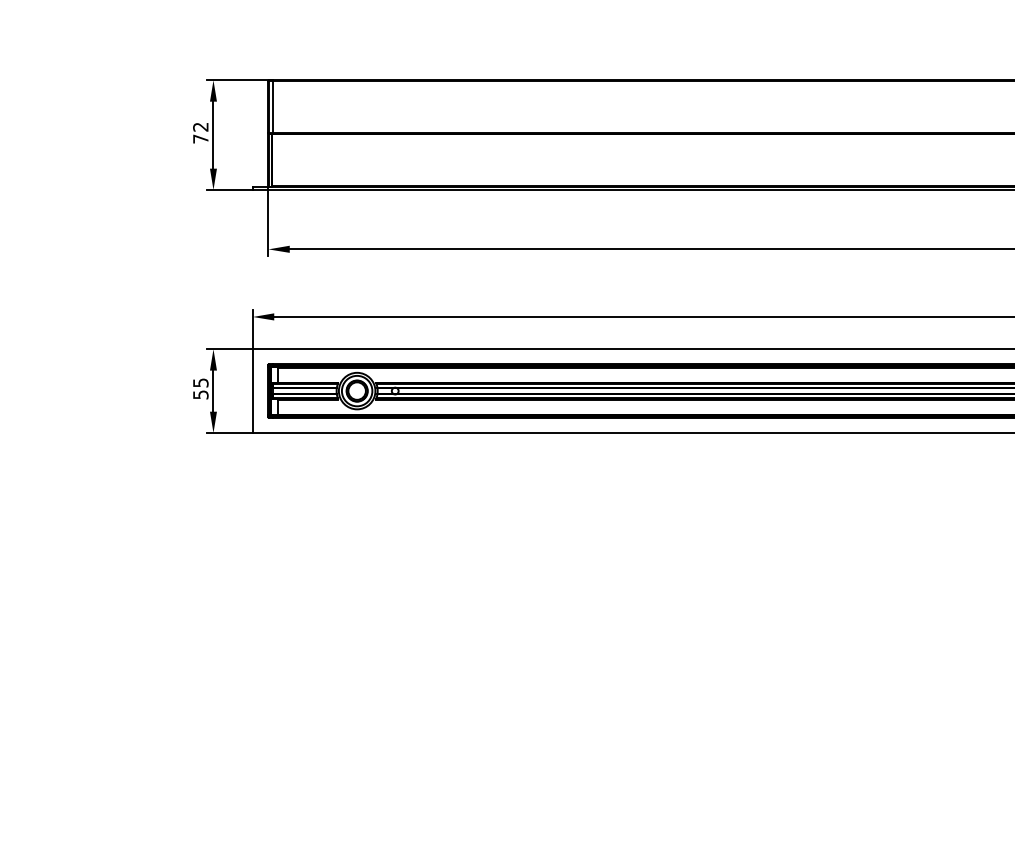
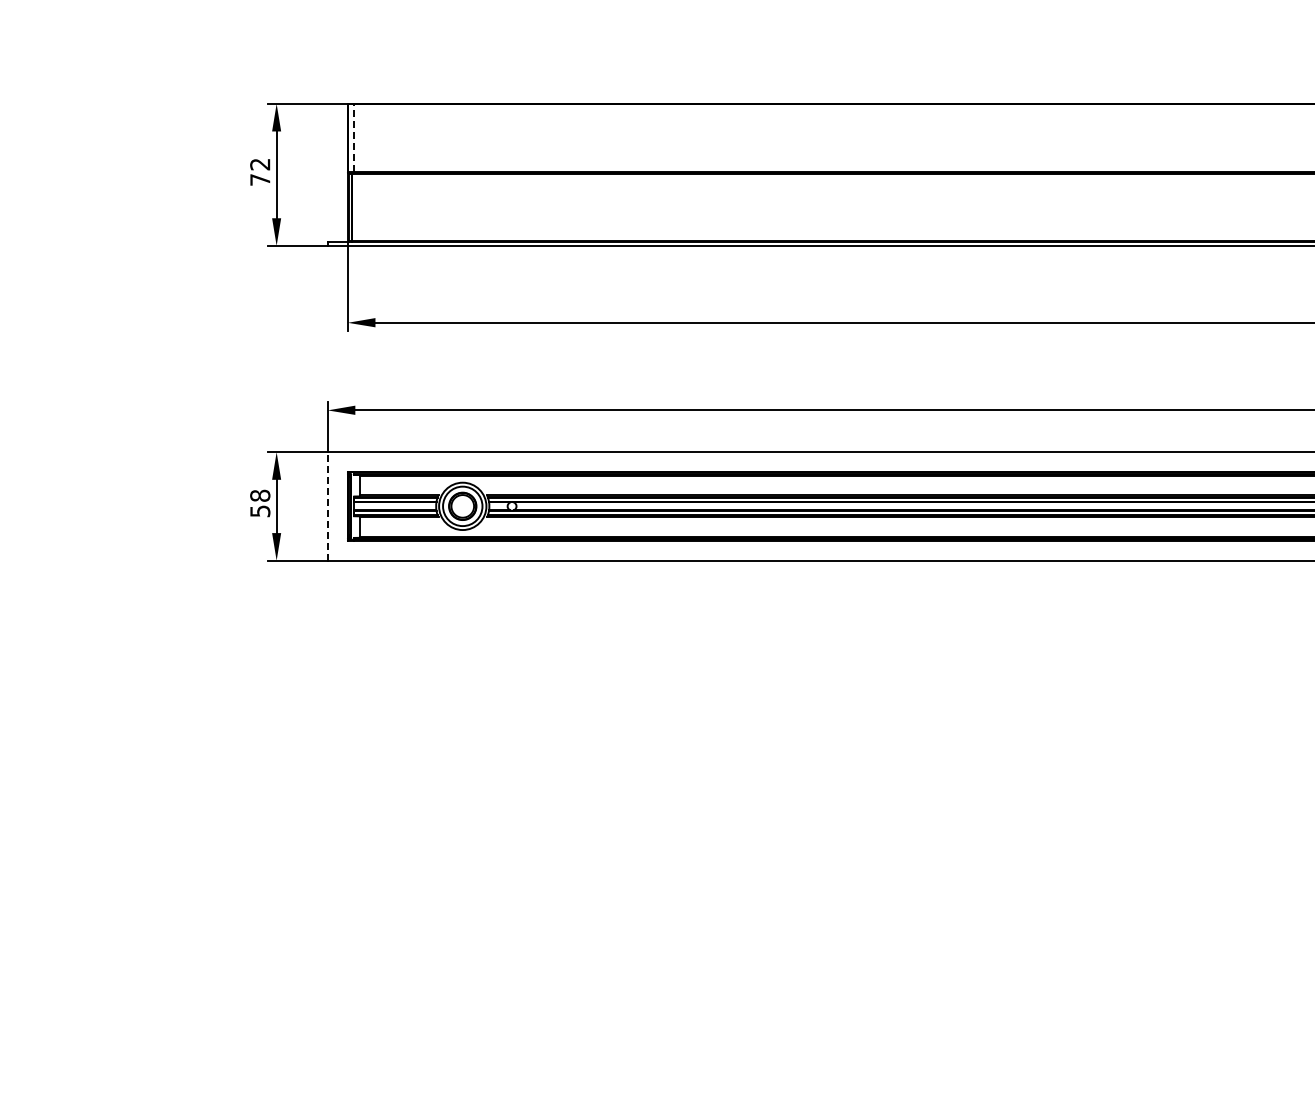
line: (273, 107) -> (354, 138), solid -> dashed
text: (201, 382) -> (260, 495), 55 -> 58
line: (252, 390) -> (327, 505), solid -> dashed

